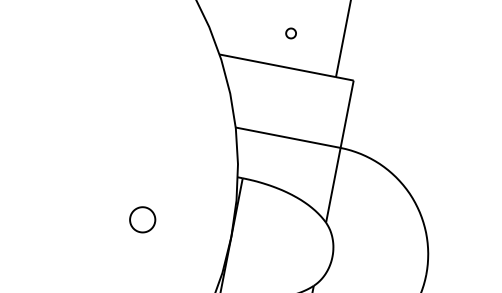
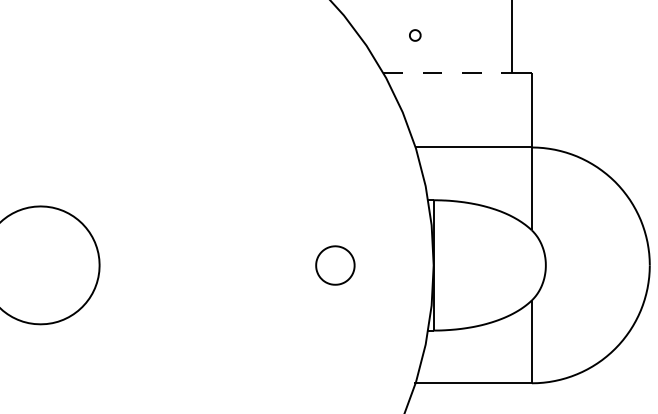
part: (291, 33) -> (415, 35), moved
line: (277, 65) -> (447, 72), solid -> dashed
part: (142, 219) -> (335, 264), size x1.4

